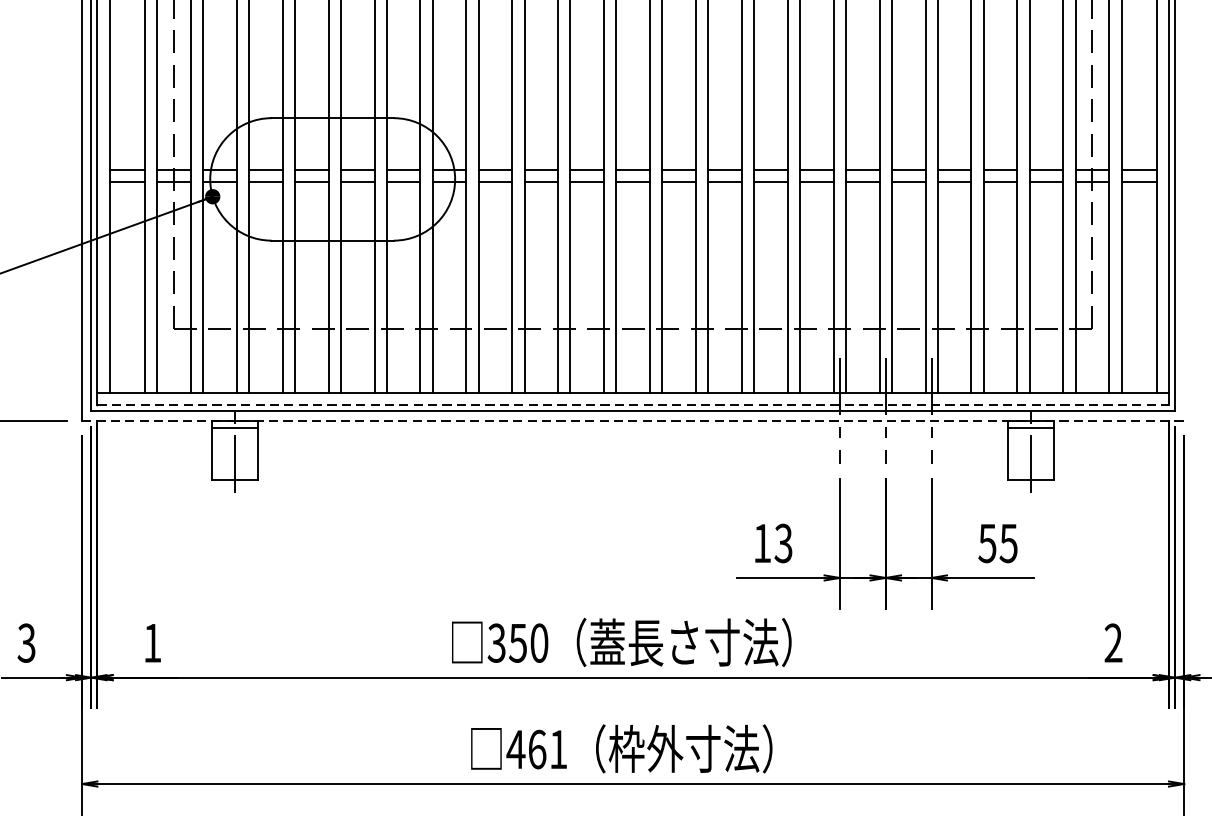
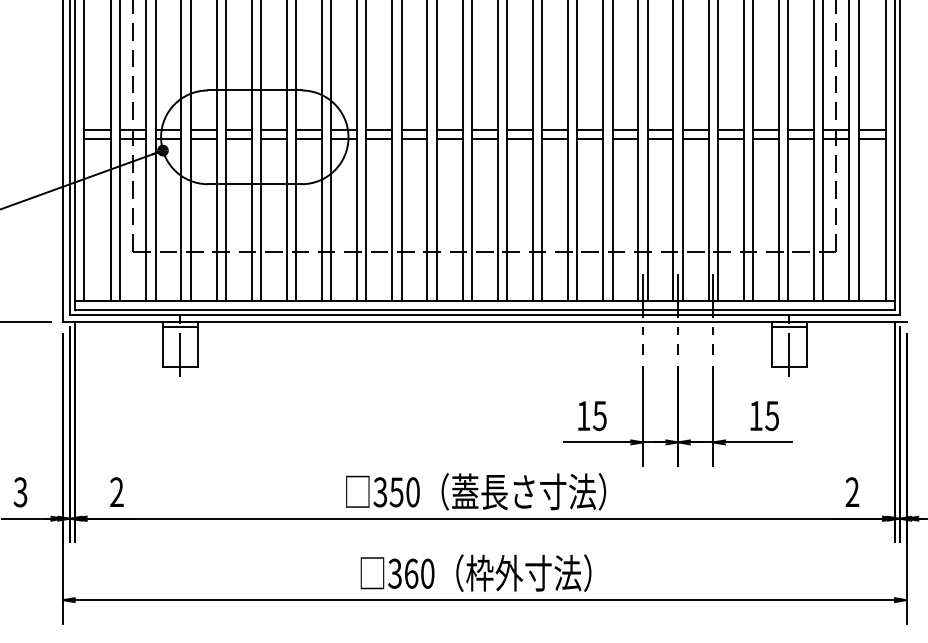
line: (634, 405) -> (485, 310), dashed -> solid
line: (632, 420) -> (484, 321), dashed -> solid
text: (783, 542) -> (599, 415), 13 -> 15
text: (986, 544) -> (755, 416), 55 -> 15
text: (151, 642) -> (116, 491), 1 -> 2
text: (536, 749) -> (410, 573), 461 -> 360

